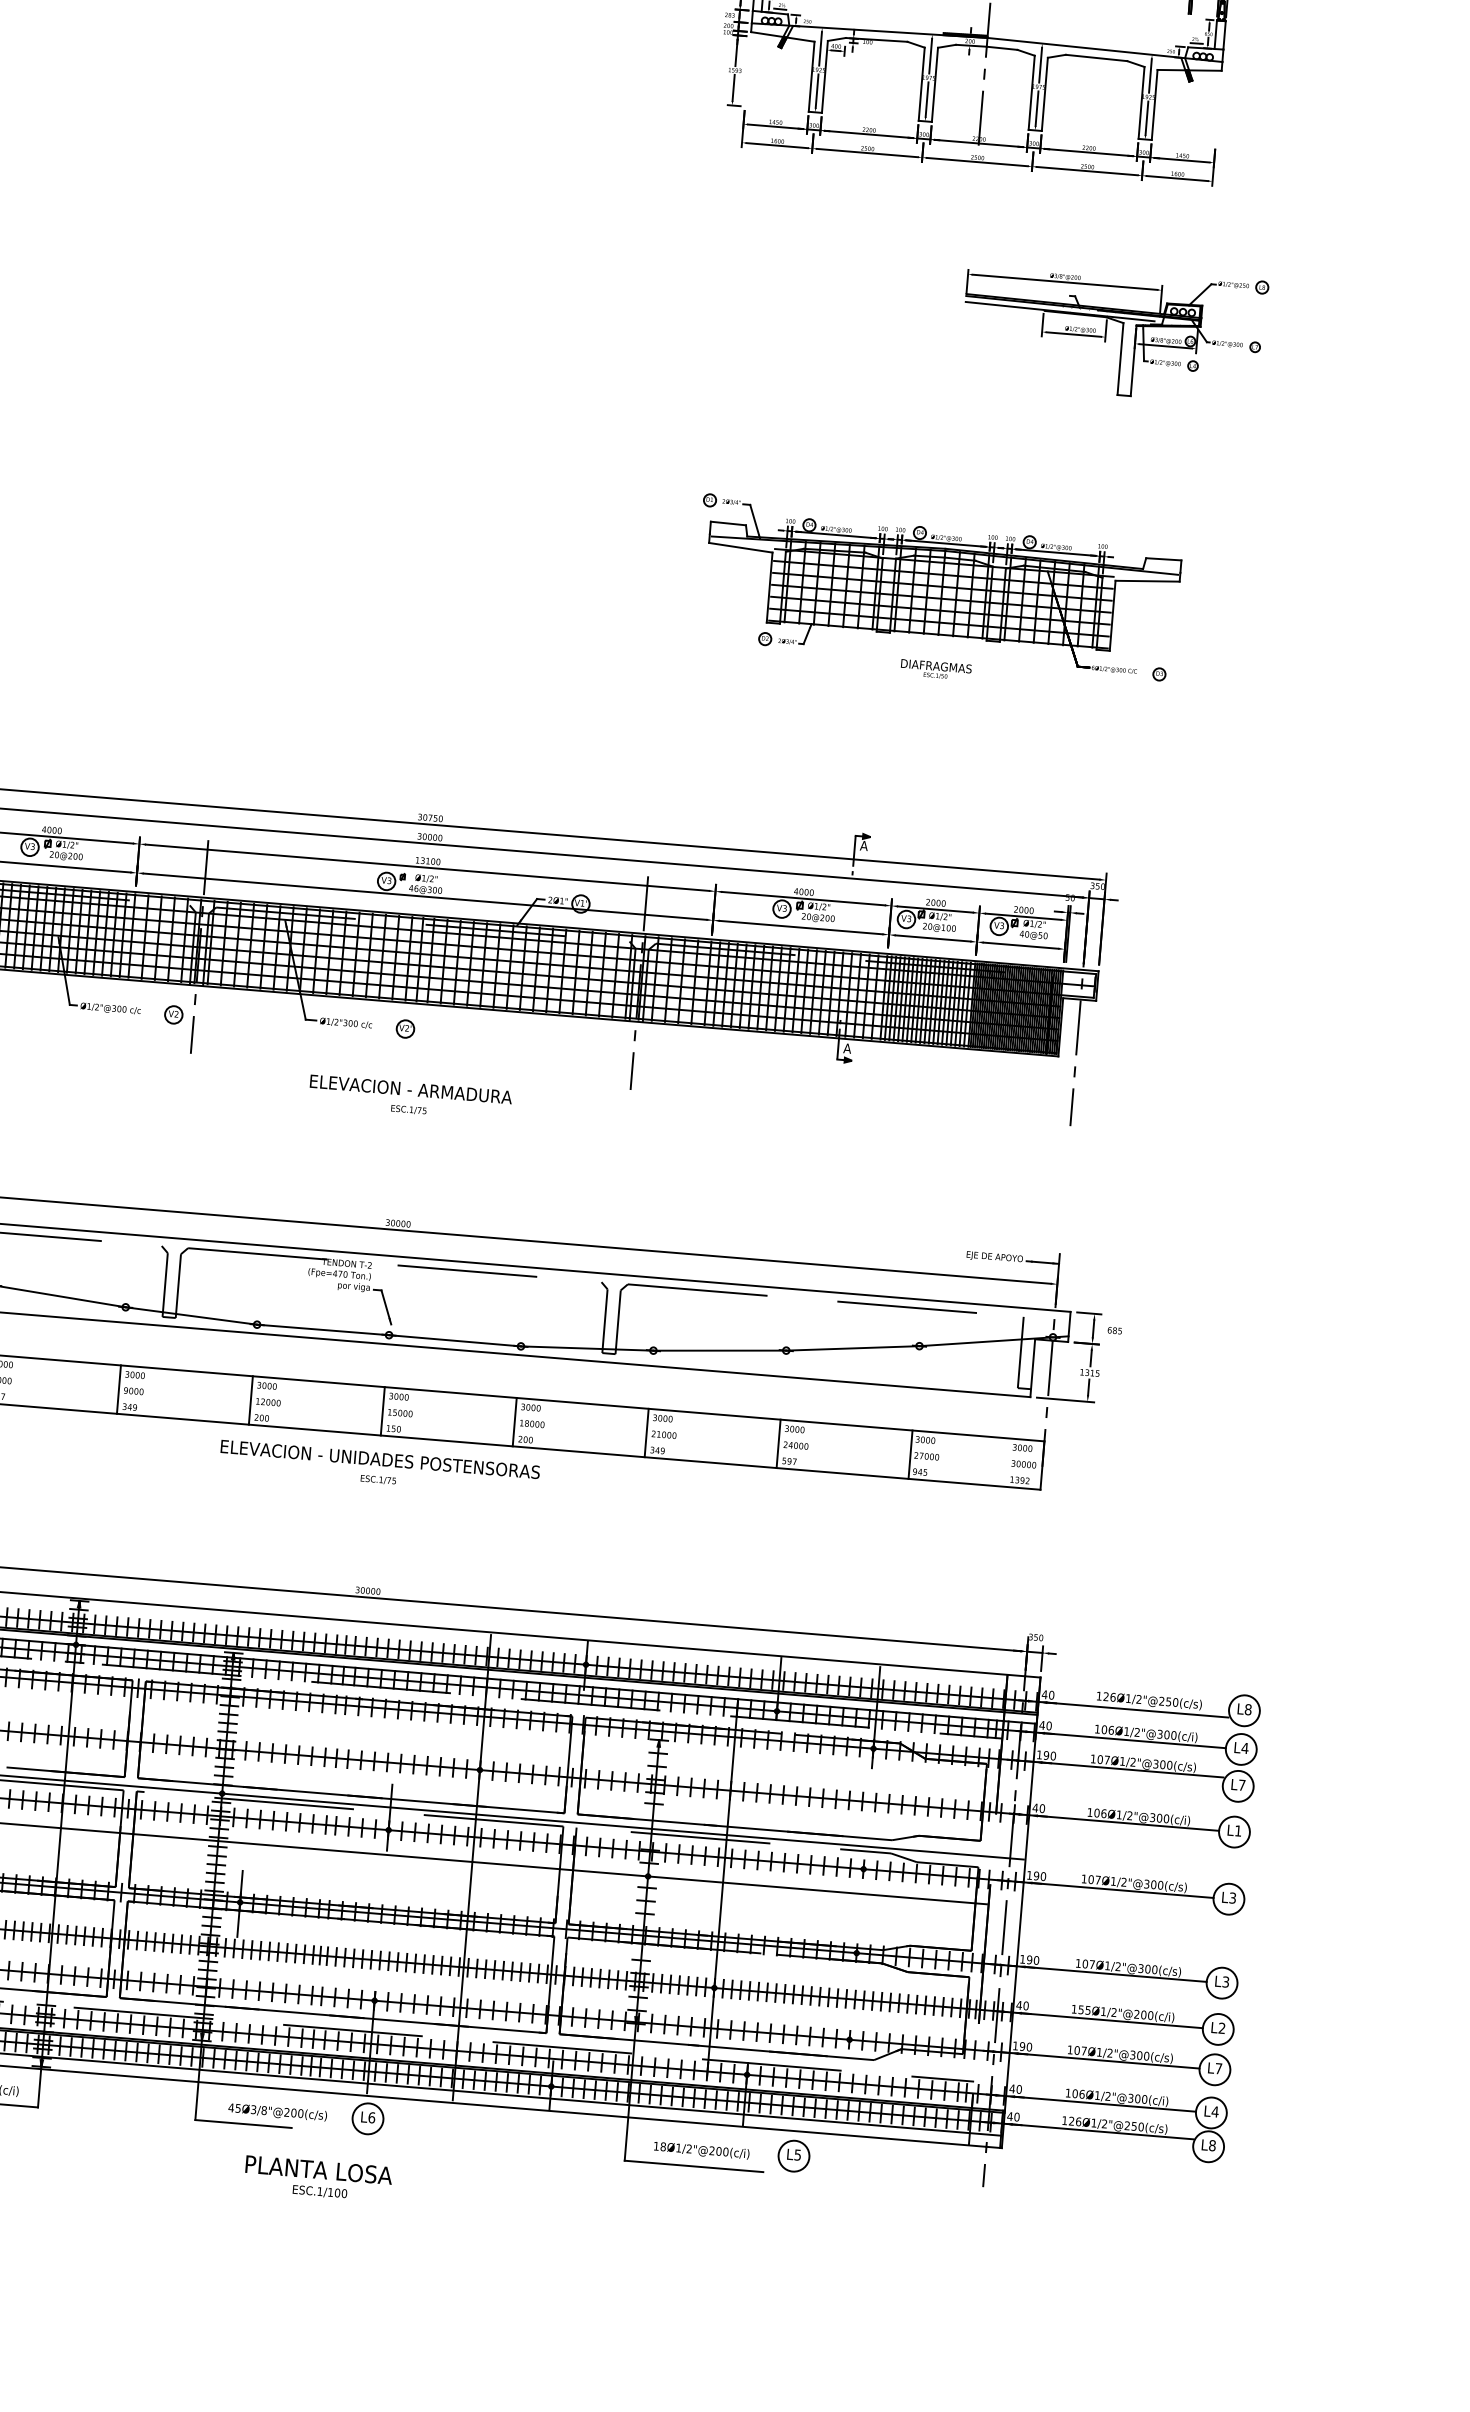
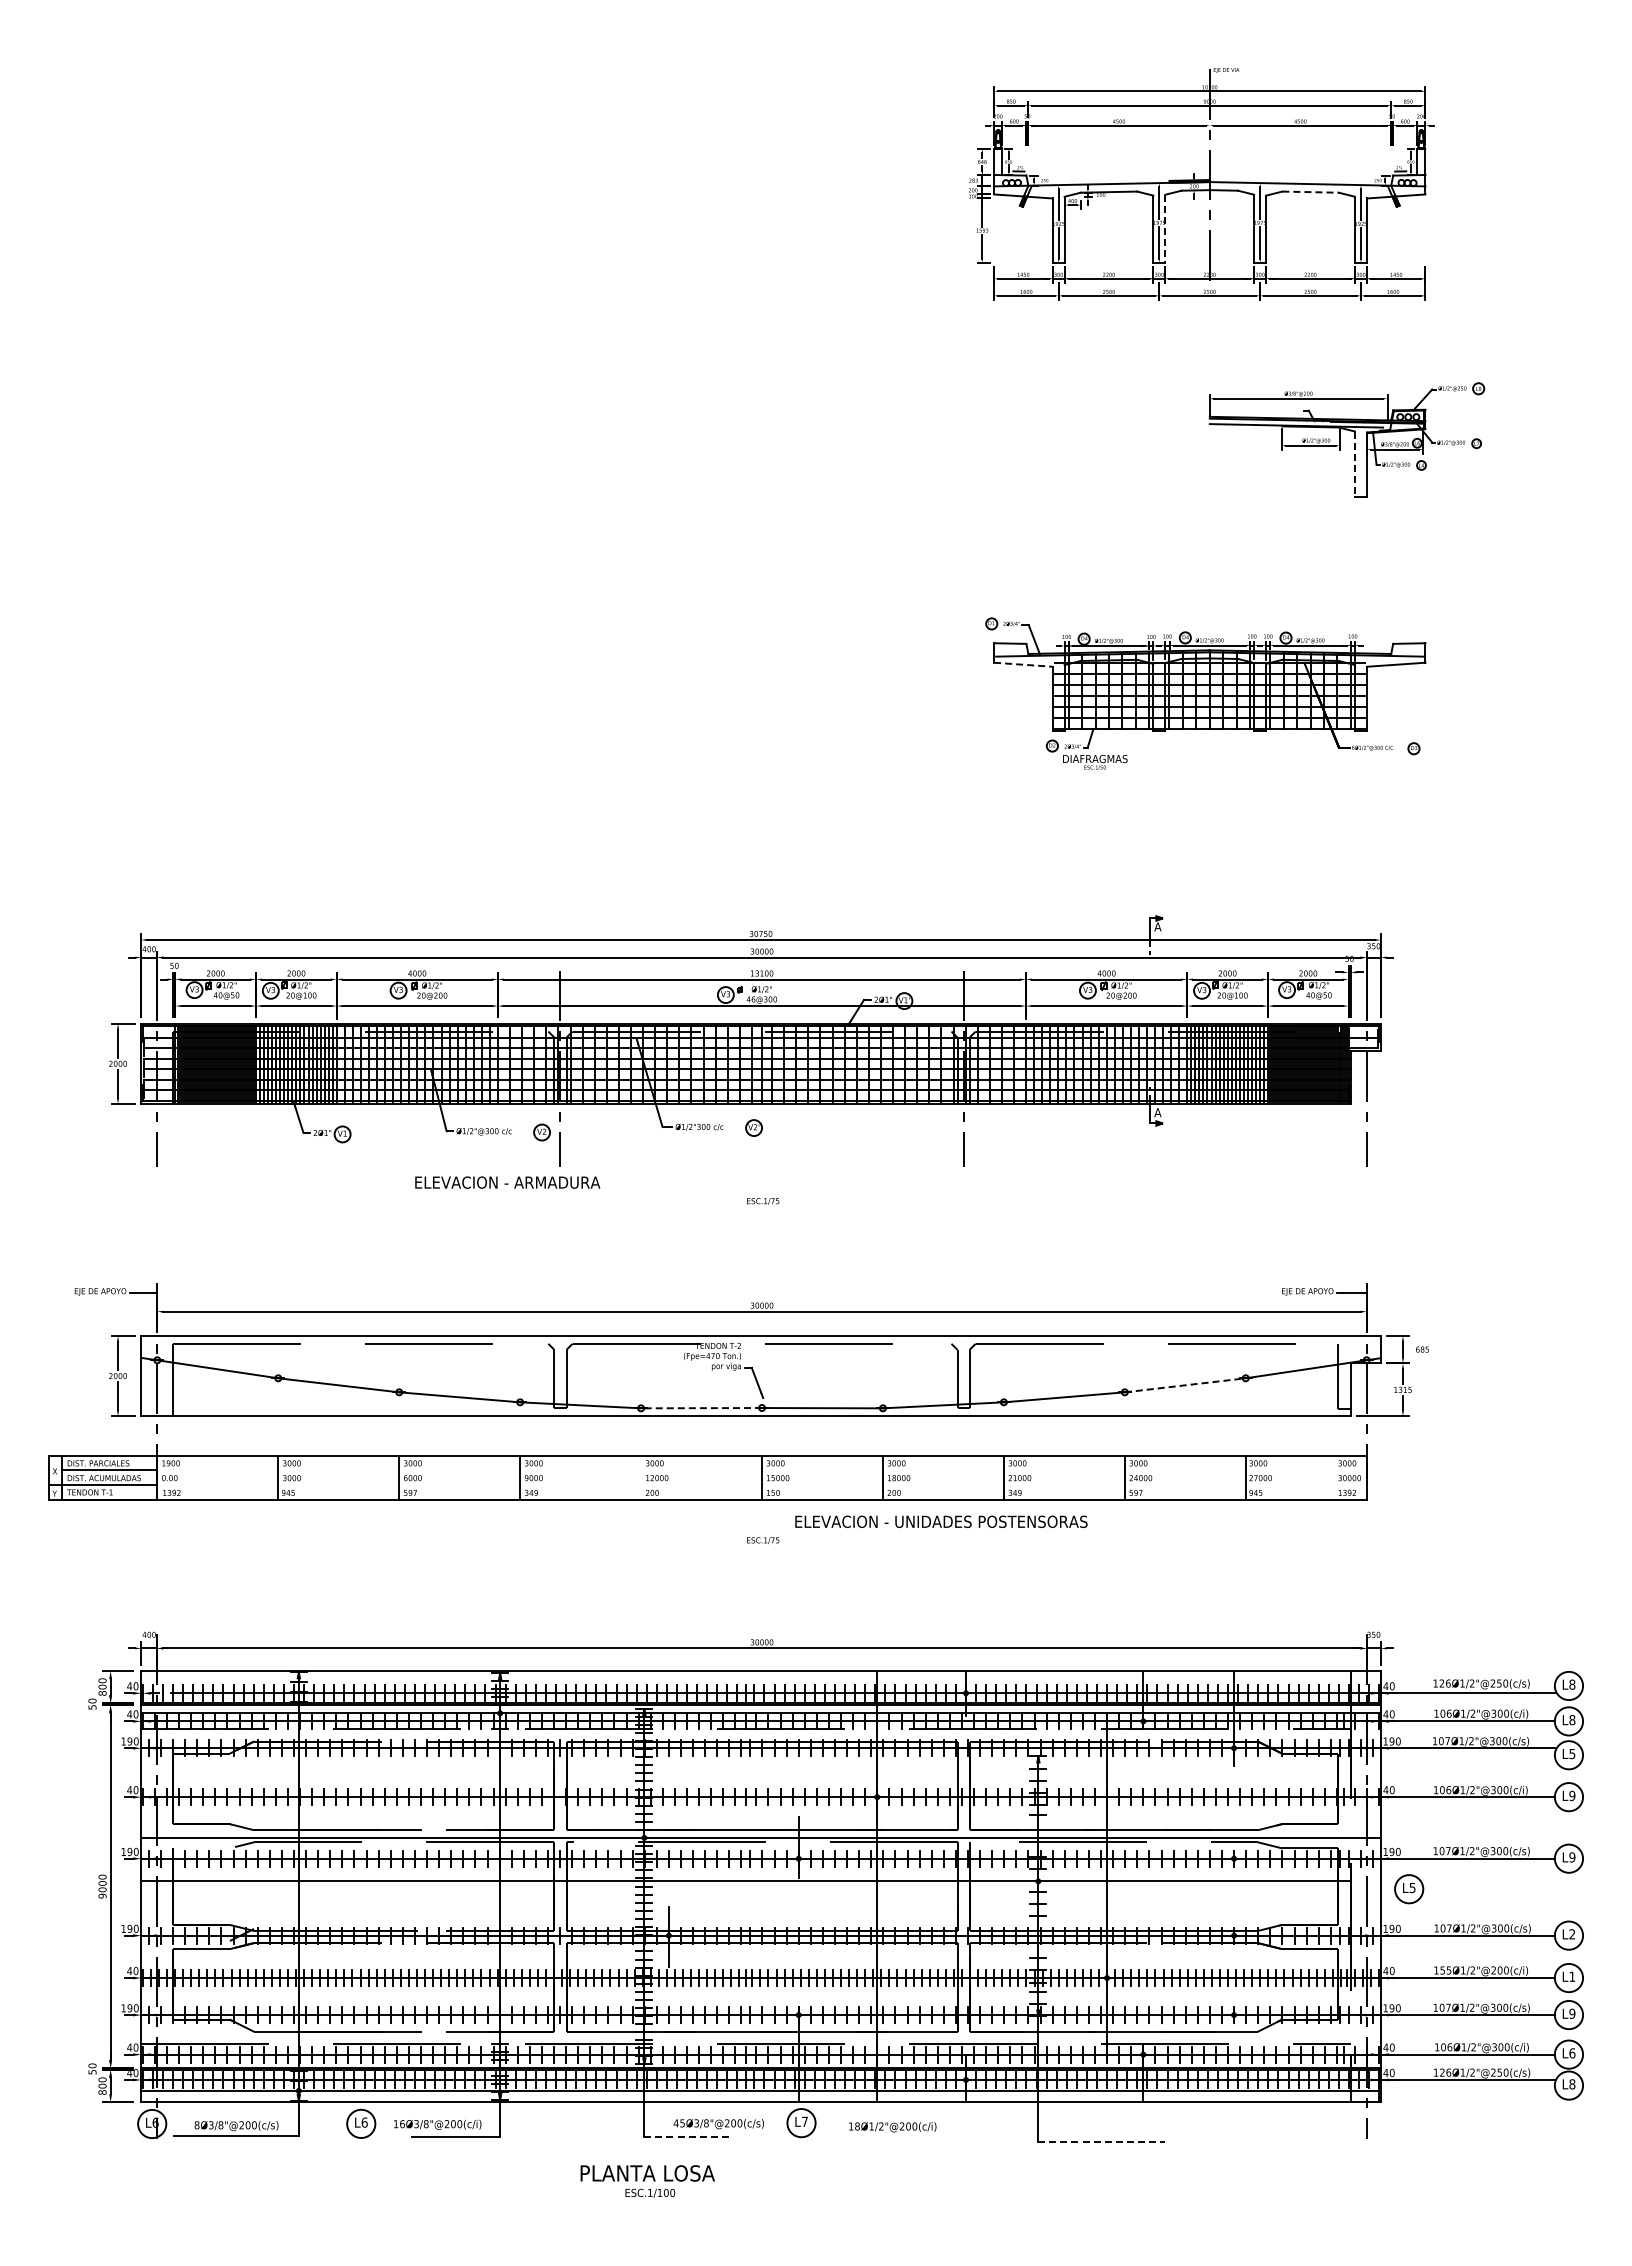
line: (1097, 58) -> (1311, 192), solid -> dashed
line: (935, 84) -> (1165, 228), solid -> dashed
line: (1120, 359) -> (1354, 464), solid -> dashed
line: (741, 547) -> (1023, 664), solid -> dashed
text: (936, 669) -> (1095, 761), moved
text: (410, 1089) -> (507, 1182), moved
line: (323, 1330) -> (701, 1408), solid -> dashed
line: (853, 1348) -> (1185, 1385), solid -> dashed
line: (251, 1400) -> (641, 1477), removed
text: (380, 1459) -> (941, 1521), moved
text: (1245, 1748) -> (1572, 1720), L4 -> L8
text: (1242, 1785) -> (1572, 1754), L7 -> L5
text: (1238, 1830) -> (1572, 1795), L1 -> L9
text: (1232, 1898) -> (1572, 1857), L3 -> L9
text: (1226, 1982) -> (1572, 1934), L3 -> L2
text: (1221, 2027) -> (1571, 1976), L2 -> L1
text: (1218, 2068) -> (1572, 2013), L7 -> L9
text: (1215, 2112) -> (1572, 2053), L4 -> L6
text: (372, 2117) -> (805, 2121), L6 -> L7
line: (244, 2124) -> (689, 2137), solid -> dashed
text: (701, 2151) -> (892, 2127), moved
part: (794, 2156) -> (1409, 1889), moved
line: (693, 2166) -> (1101, 2142), solid -> dashed
text: (318, 2178) -> (647, 2181), moved

